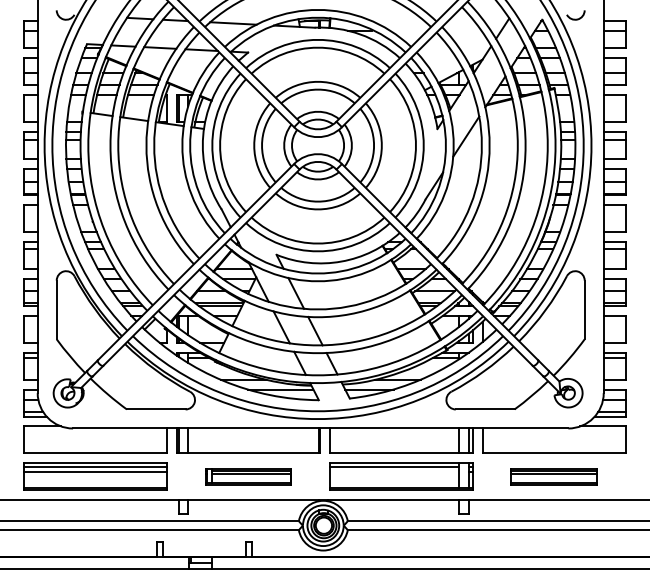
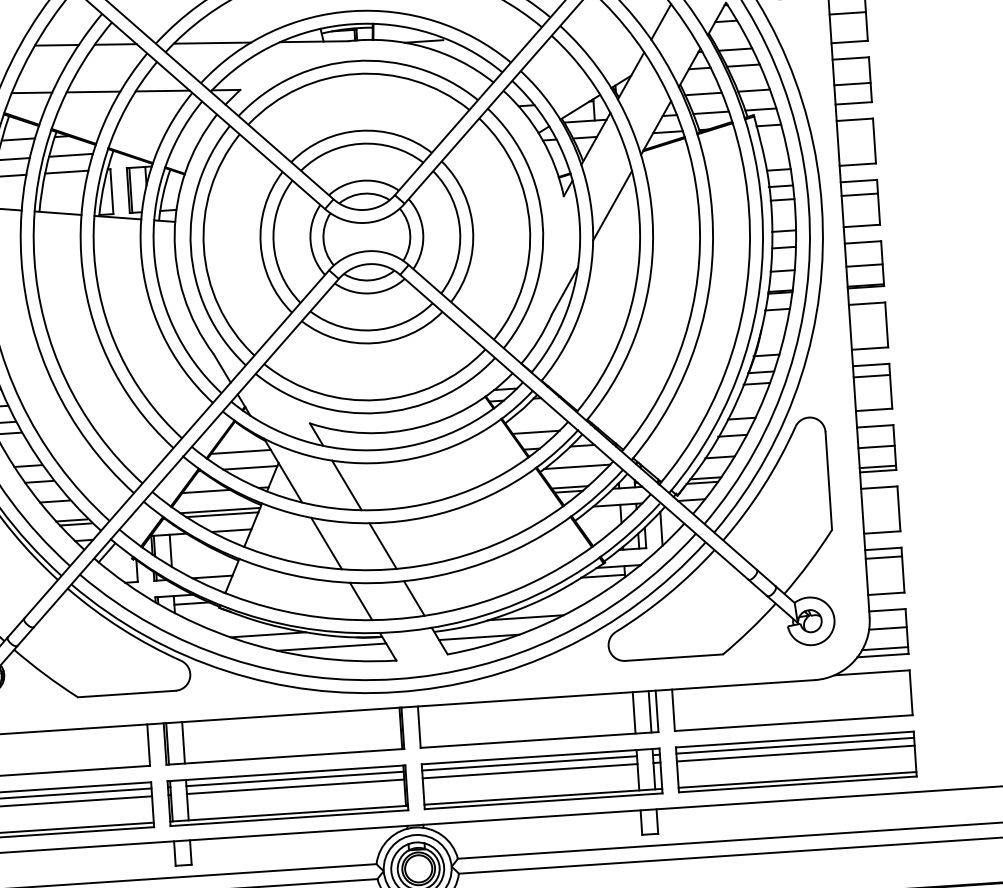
line: (394, 471) -> (530, 770), added
part: (248, 476) -> (287, 795), size x1.67
part: (554, 476) -> (796, 761), size x1.67

